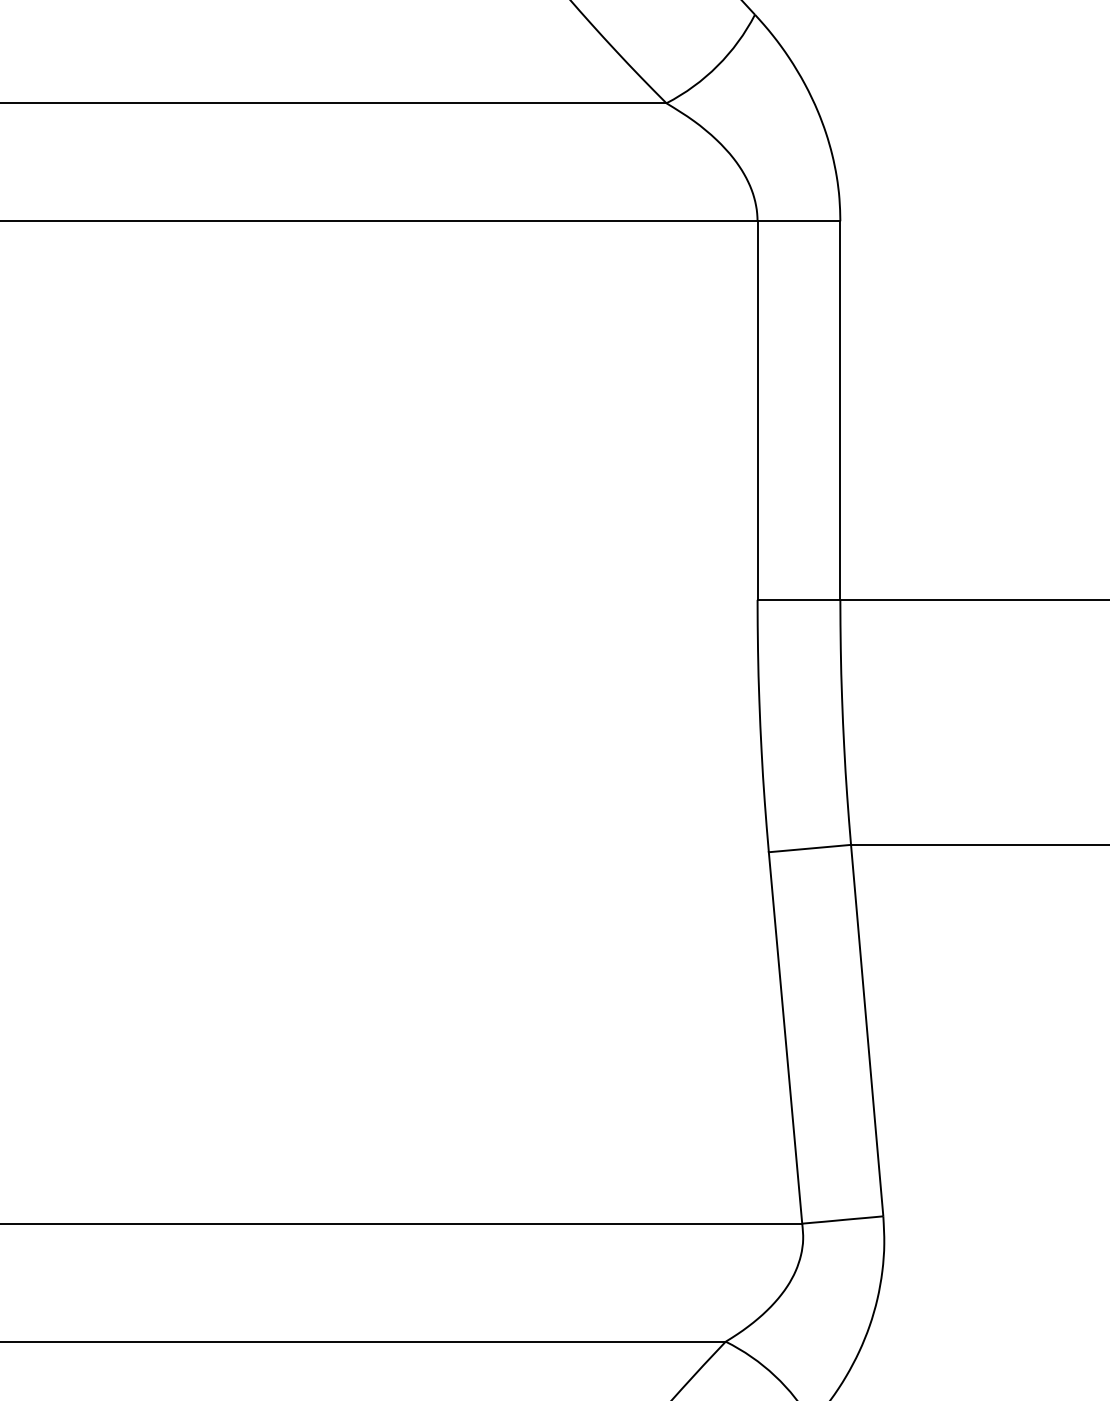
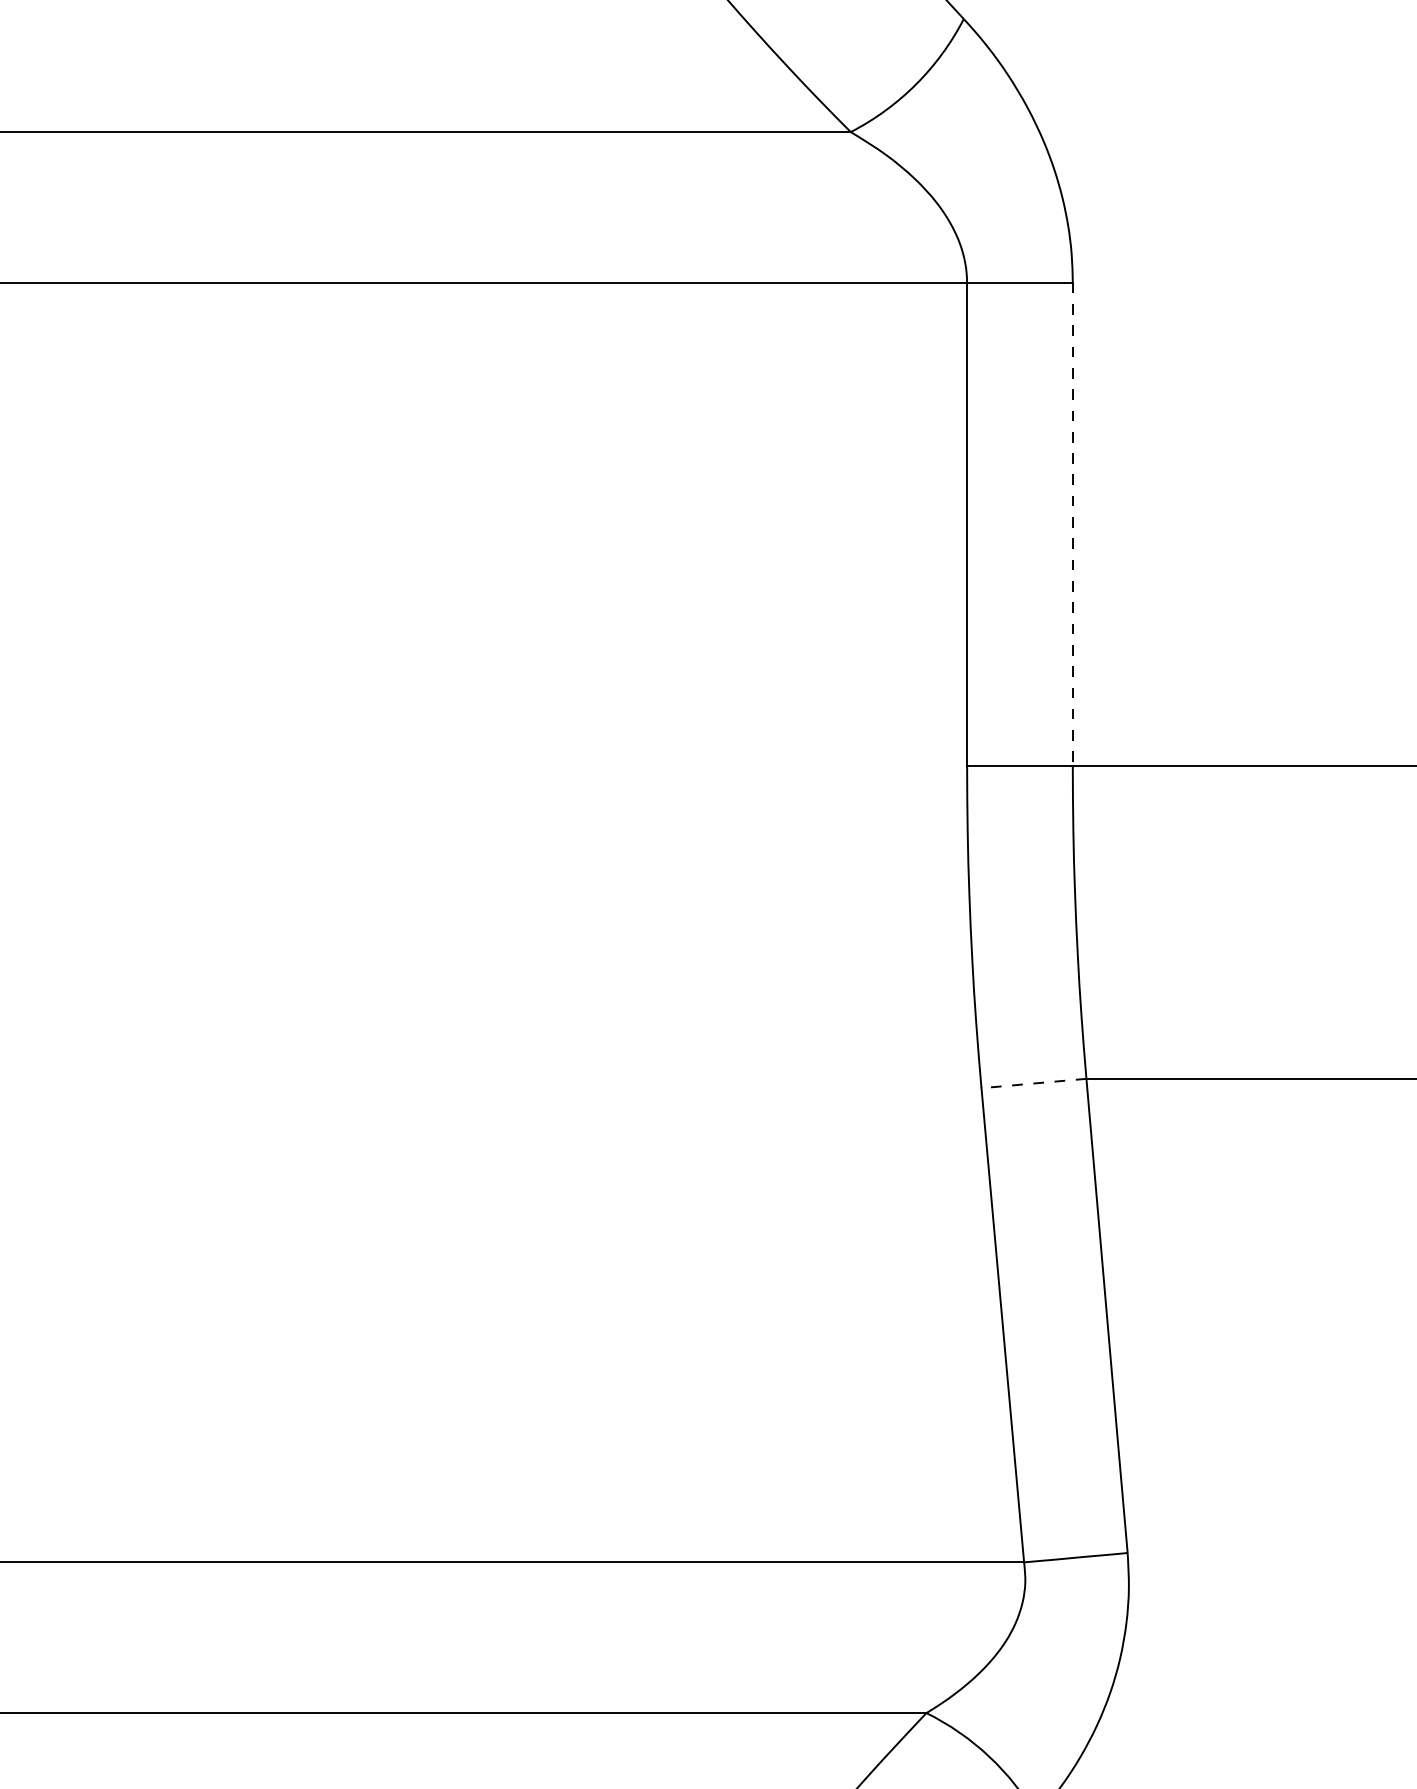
line: (840, 411) -> (1072, 525), solid -> dashed
line: (809, 848) -> (1033, 1083), solid -> dashed

